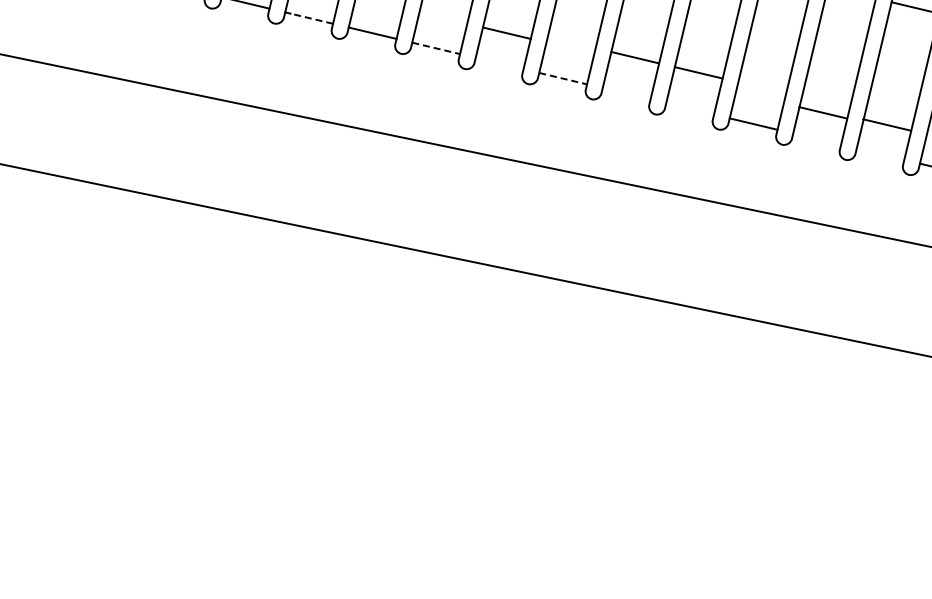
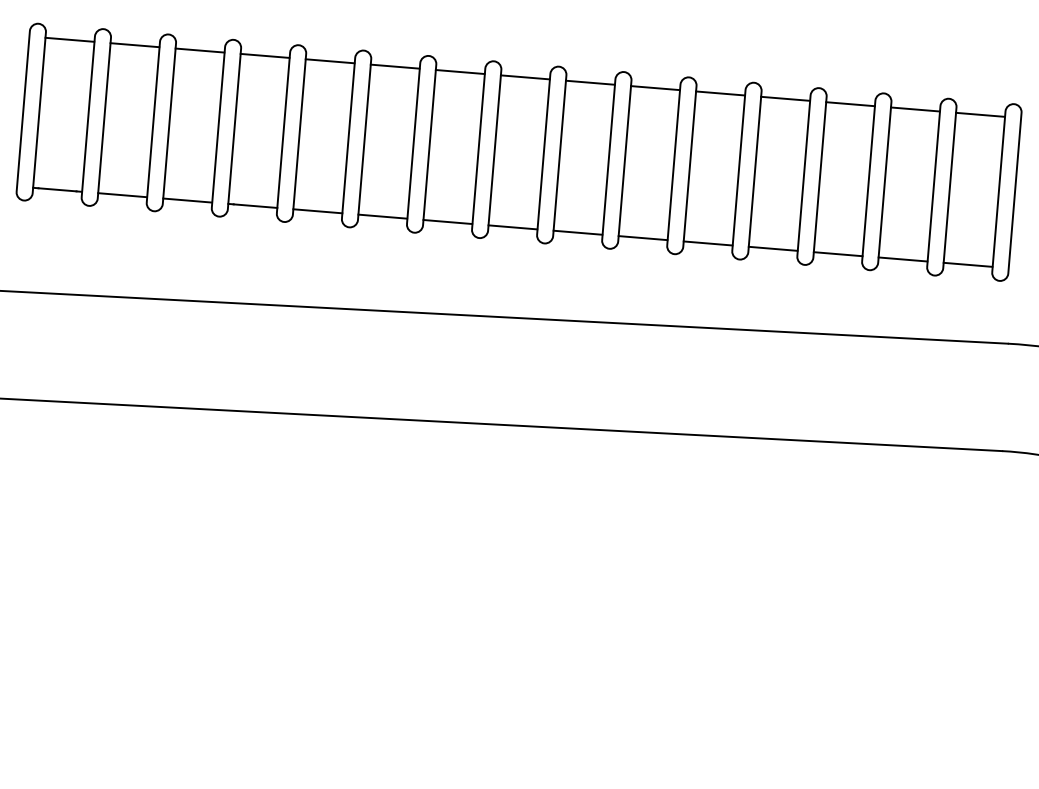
line: (311, 19) -> (255, 206), dashed -> solid
line: (506, 33) -> (447, 222), moved
line: (436, 48) -> (383, 216), dashed -> solid
line: (634, 57) -> (577, 232), moved
line: (698, 73) -> (642, 238), moved
line: (563, 78) -> (513, 227), dashed -> solid
line: (822, 112) -> (772, 248), moved
line: (886, 125) -> (837, 254), moved

